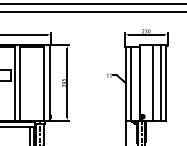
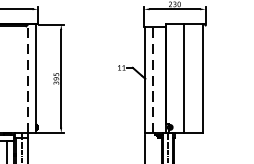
line: (161, 82) -> (196, 78), removed
line: (44, 83) -> (28, 79), solid -> dashed
line: (131, 84) -> (153, 80), solid -> dashed

